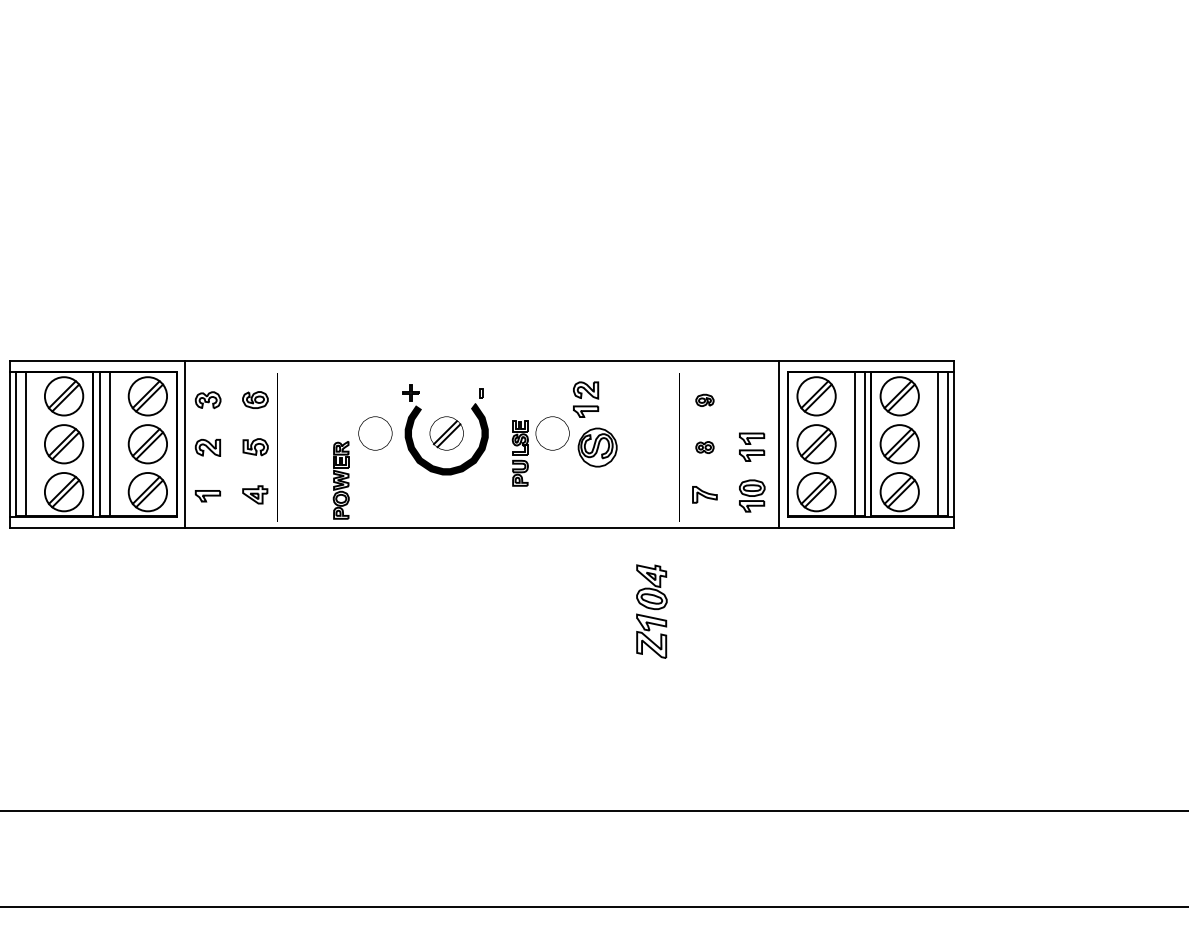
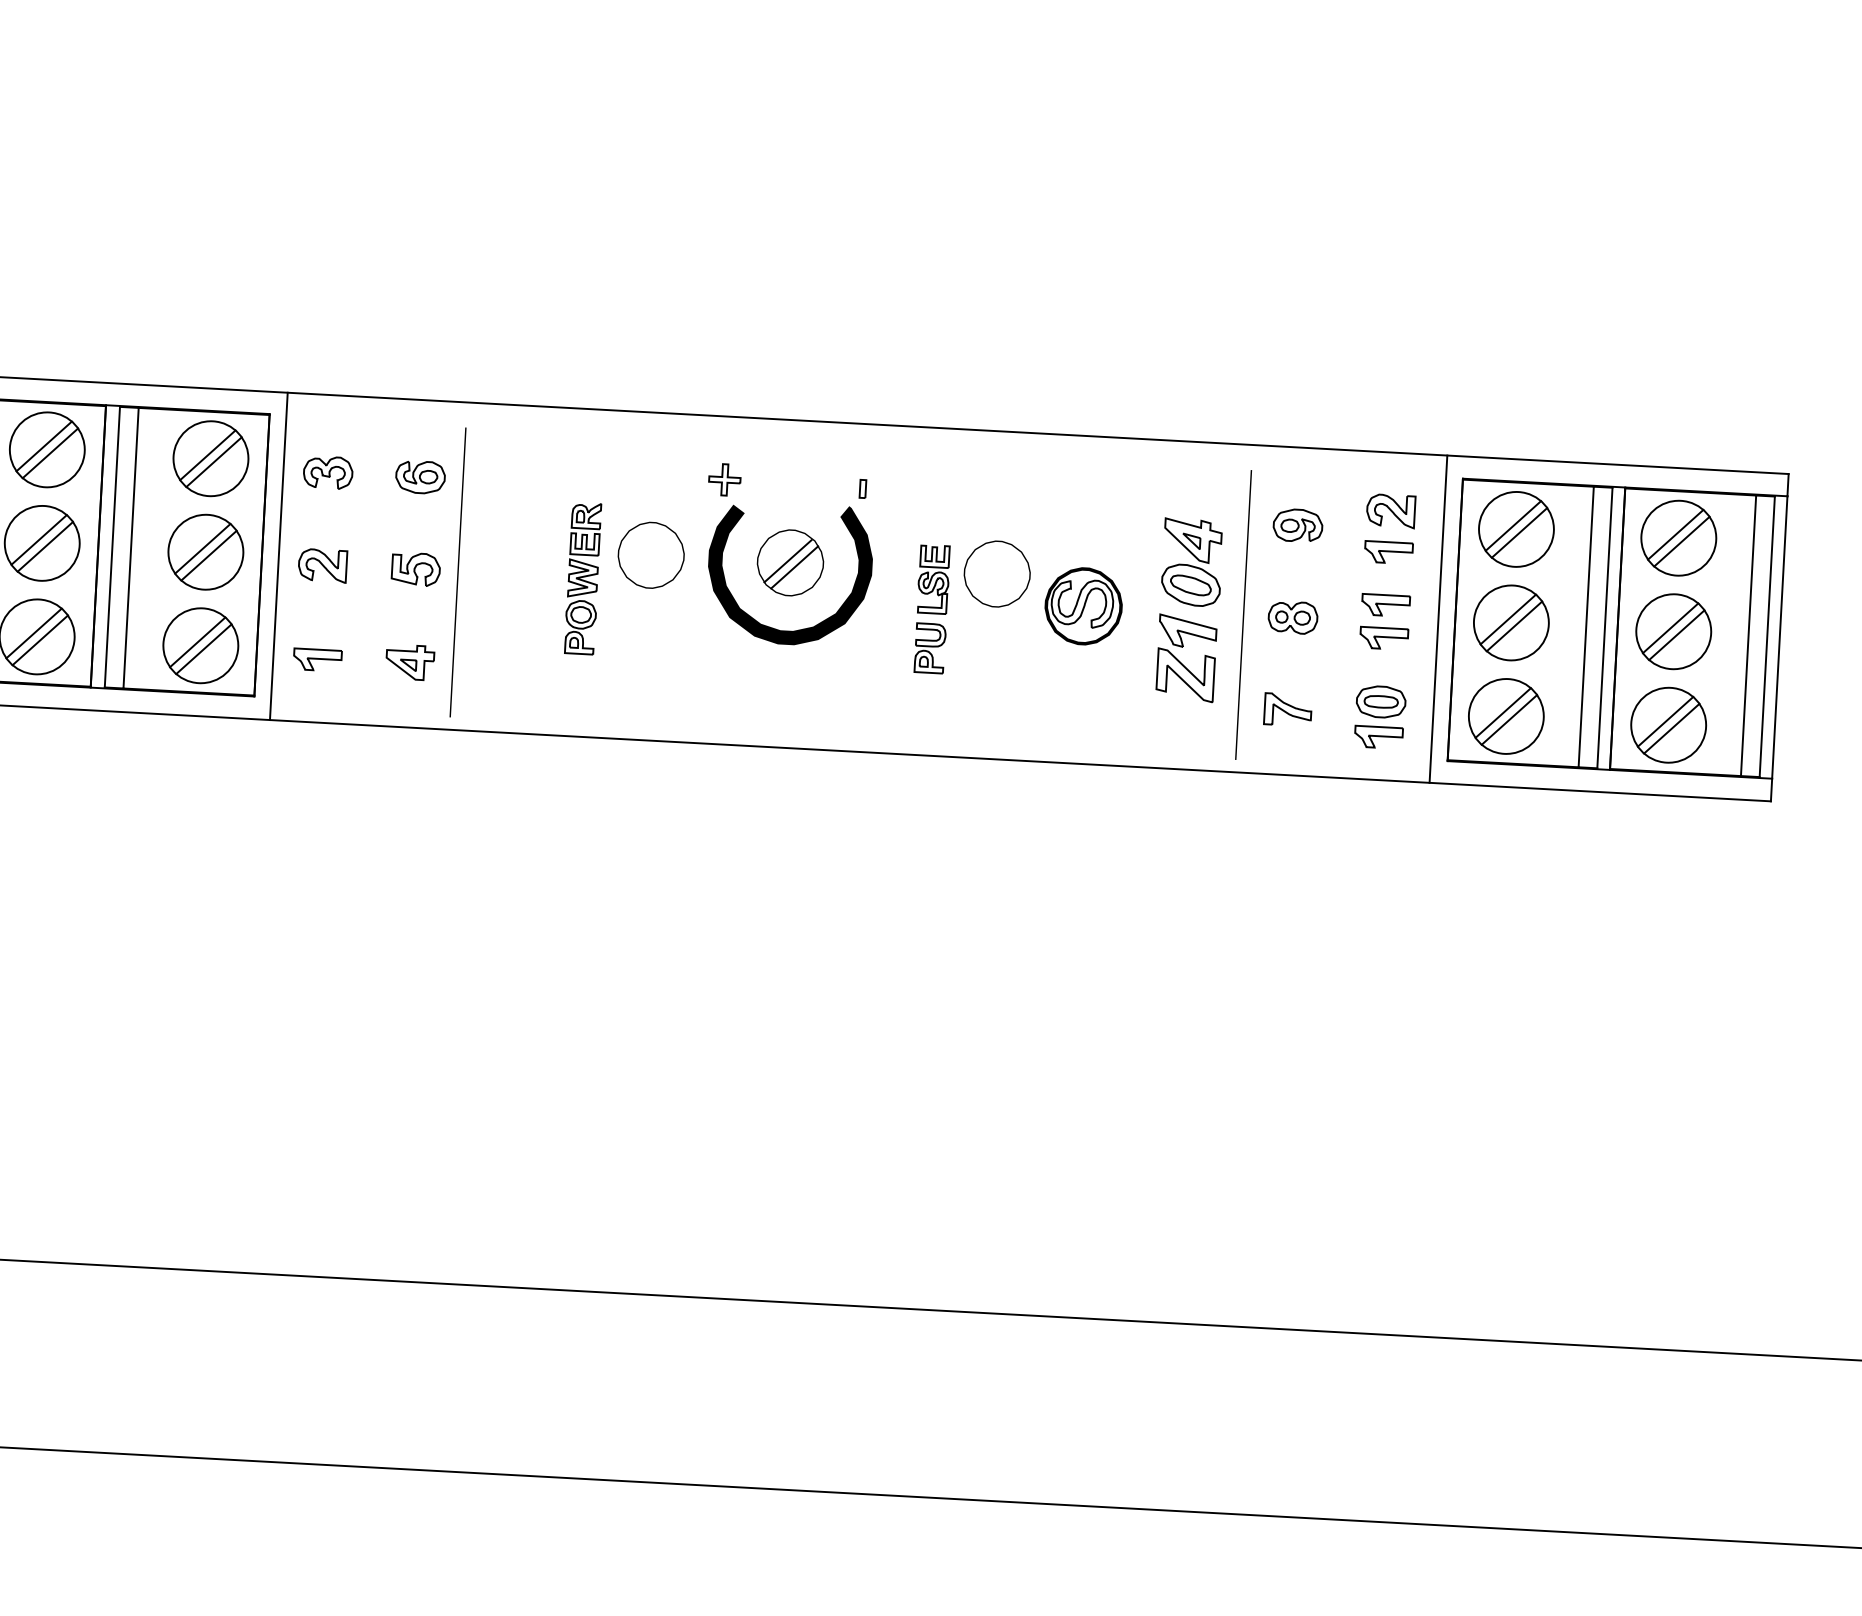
part: (586, 399) -> (1390, 528), moved
part: (704, 400) -> (1297, 525), size x1.43
part: (704, 447) -> (1292, 617), size x1.43
part: (340, 480) -> (581, 578), moved
part: (651, 611) -> (1188, 609), moved

